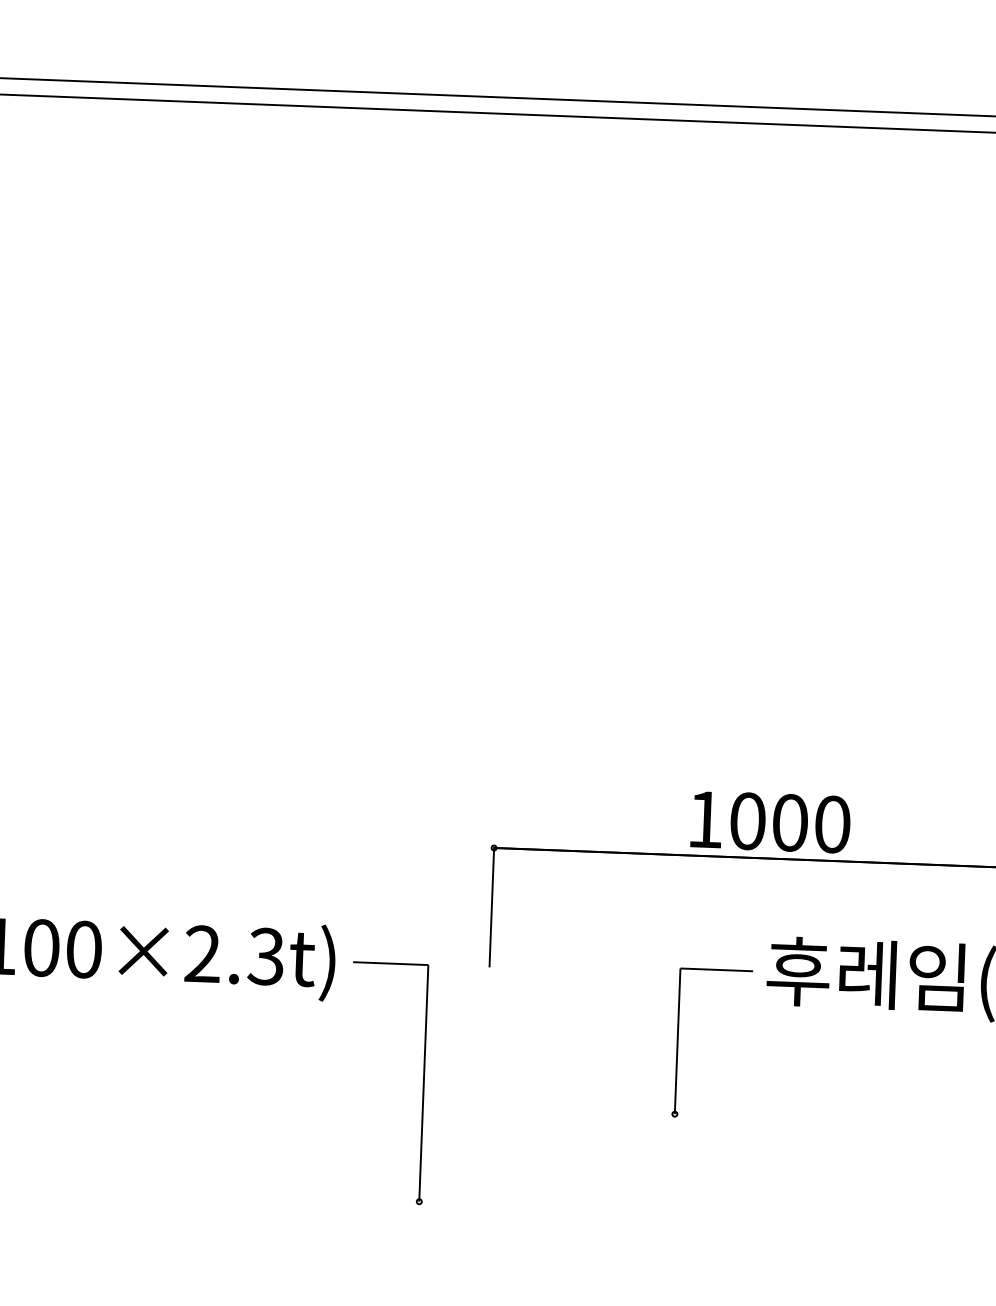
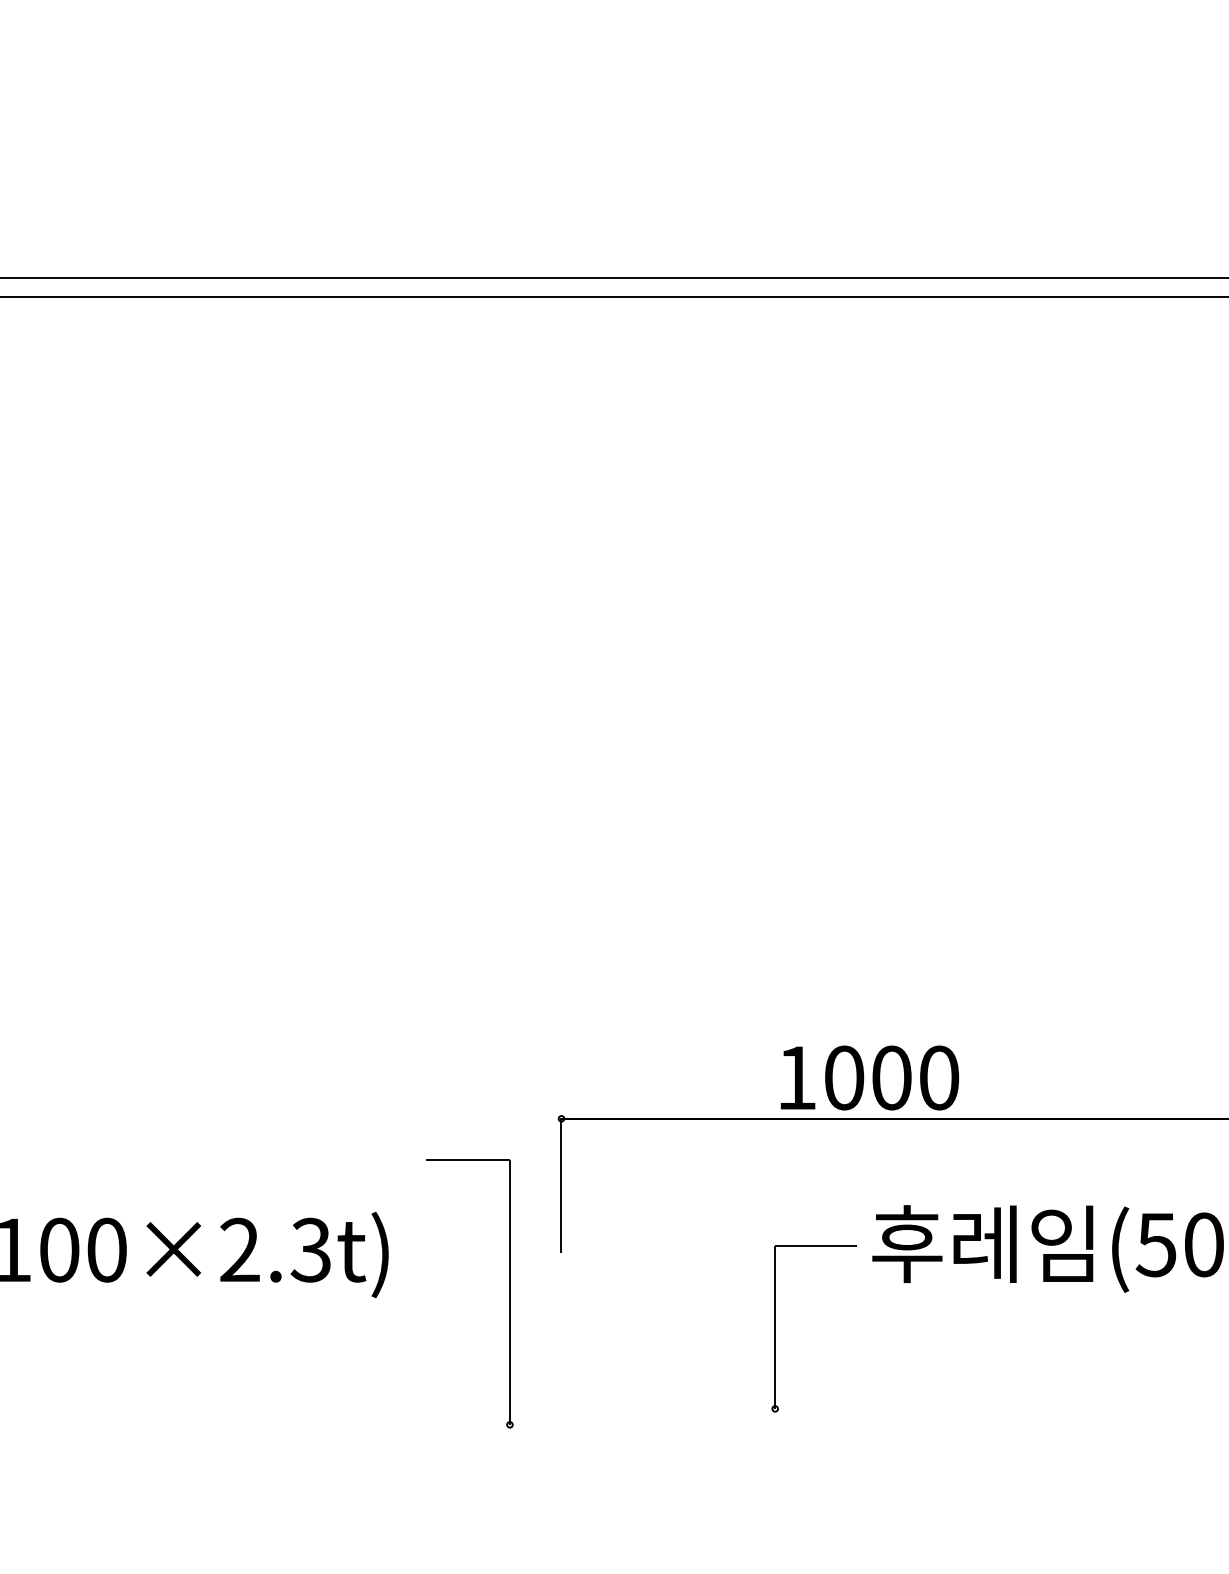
part: (423, 1084) -> (509, 1293), moved

